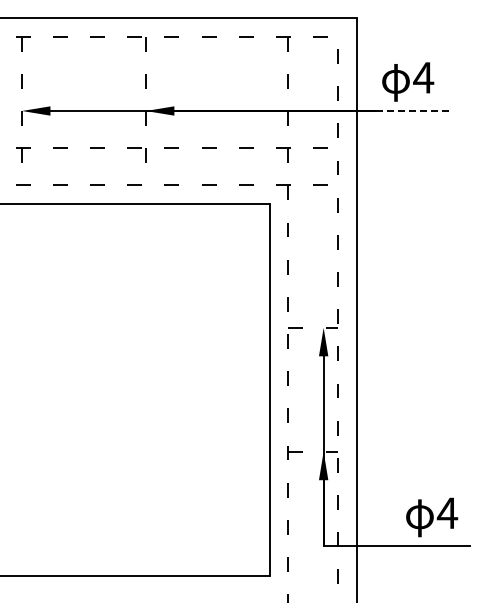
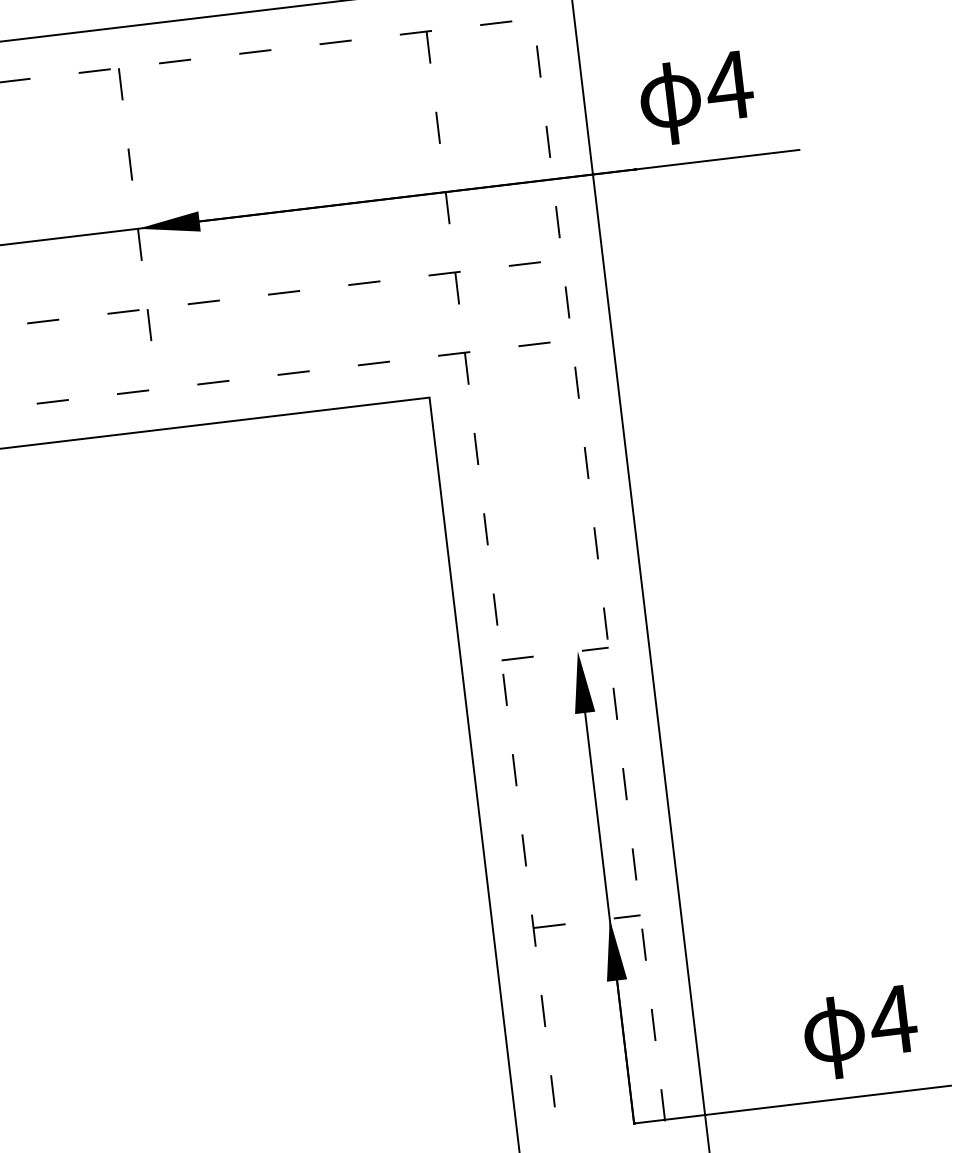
line: (414, 111) -> (718, 160), dashed -> solid

